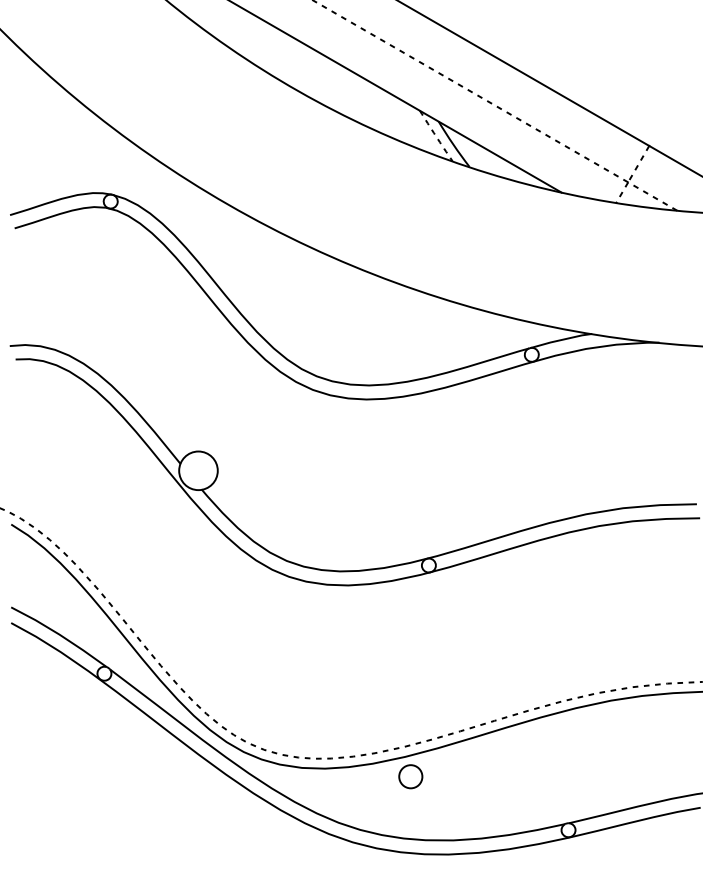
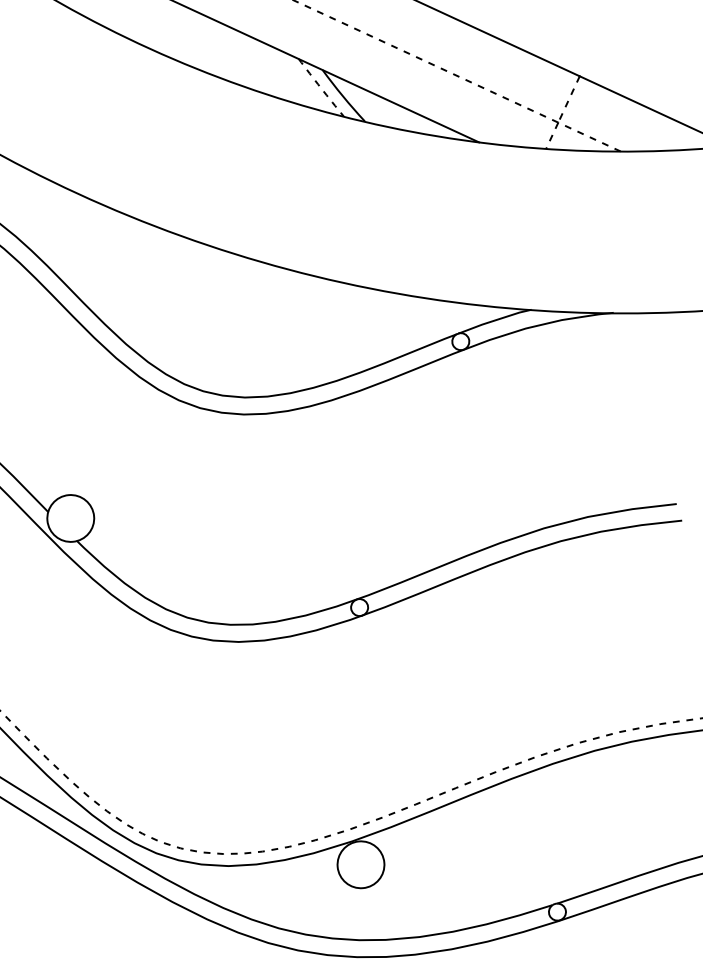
circle: (410, 776) -> (360, 864), size x1.67

